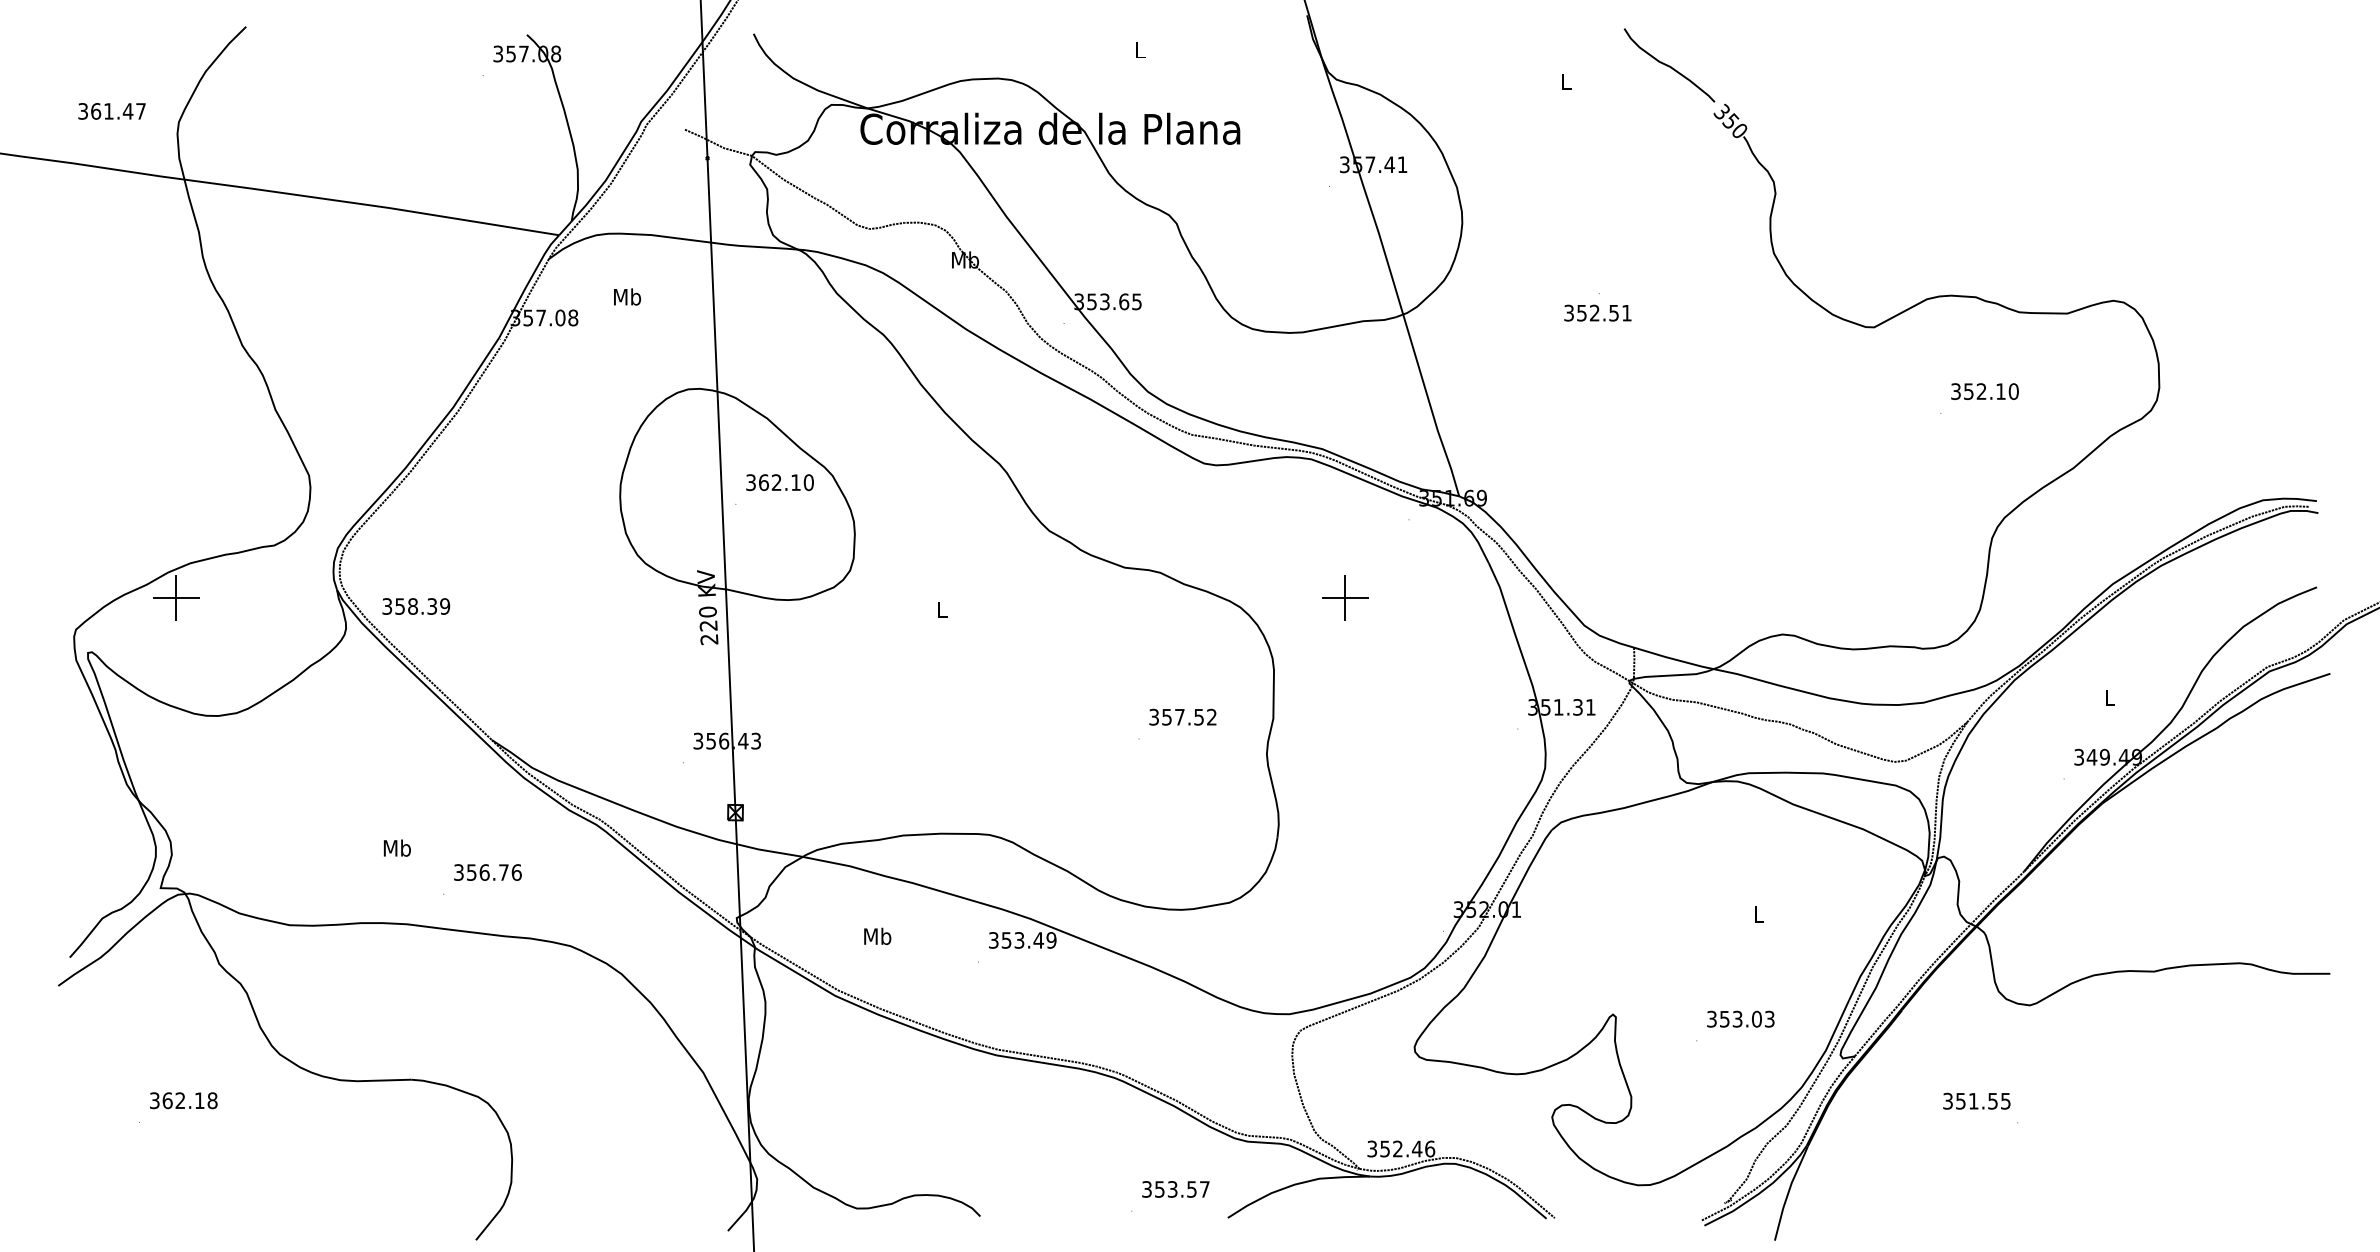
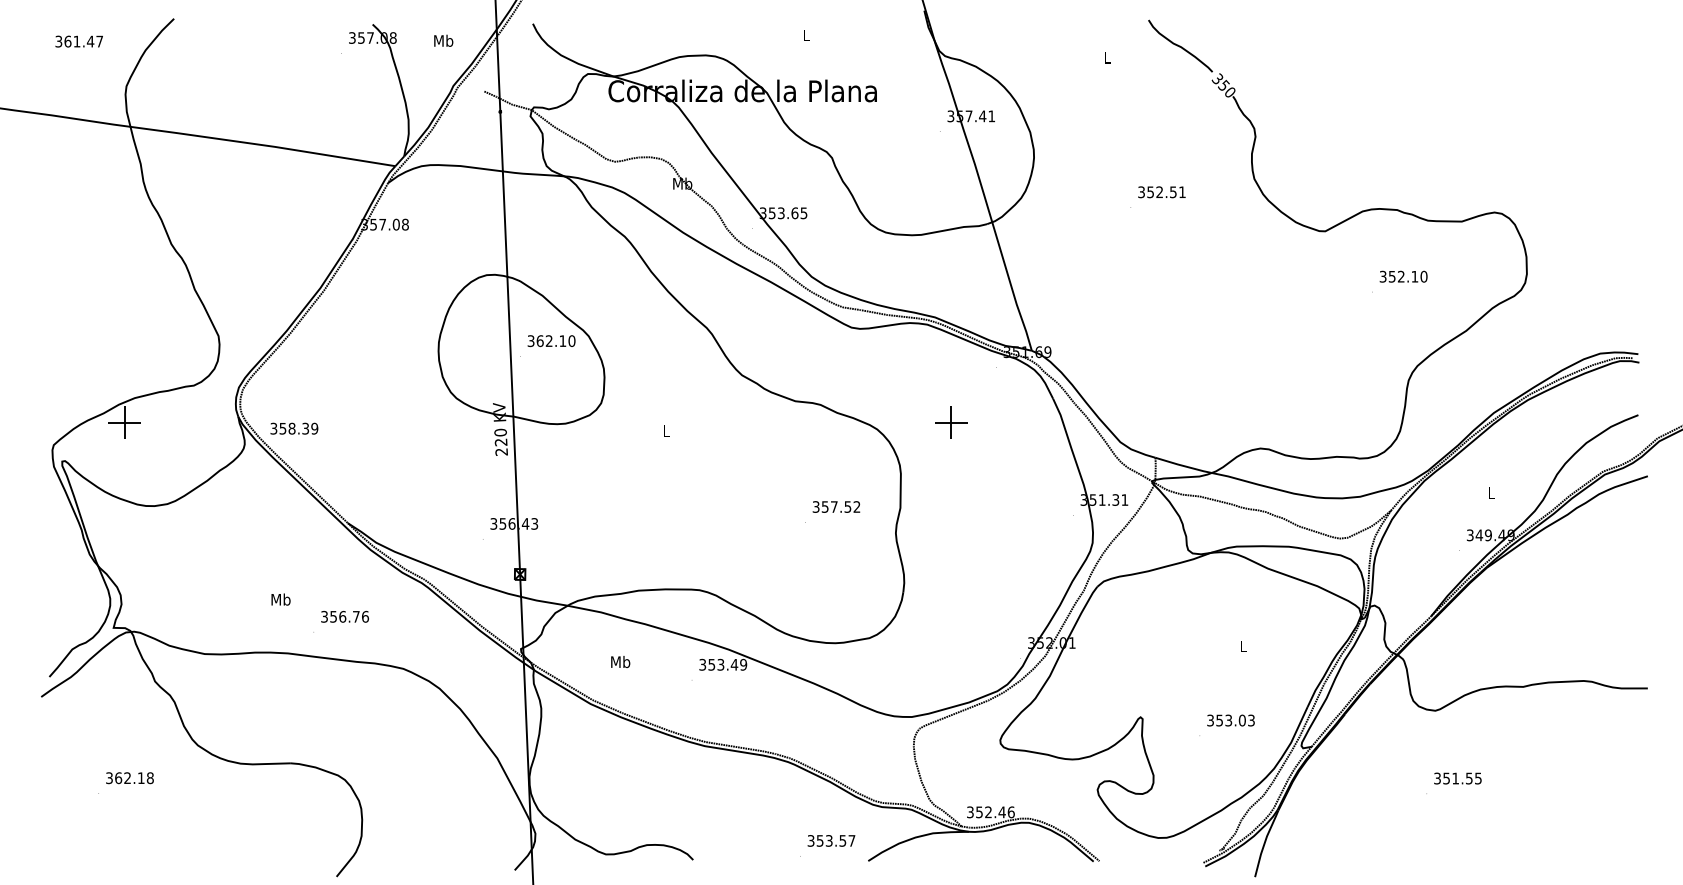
text: (110, 111) -> (78, 41), moved
text: (627, 296) -> (443, 40), moved
text: (1597, 313) -> (1161, 192), moved
text: (1976, 1101) -> (1457, 778), moved

